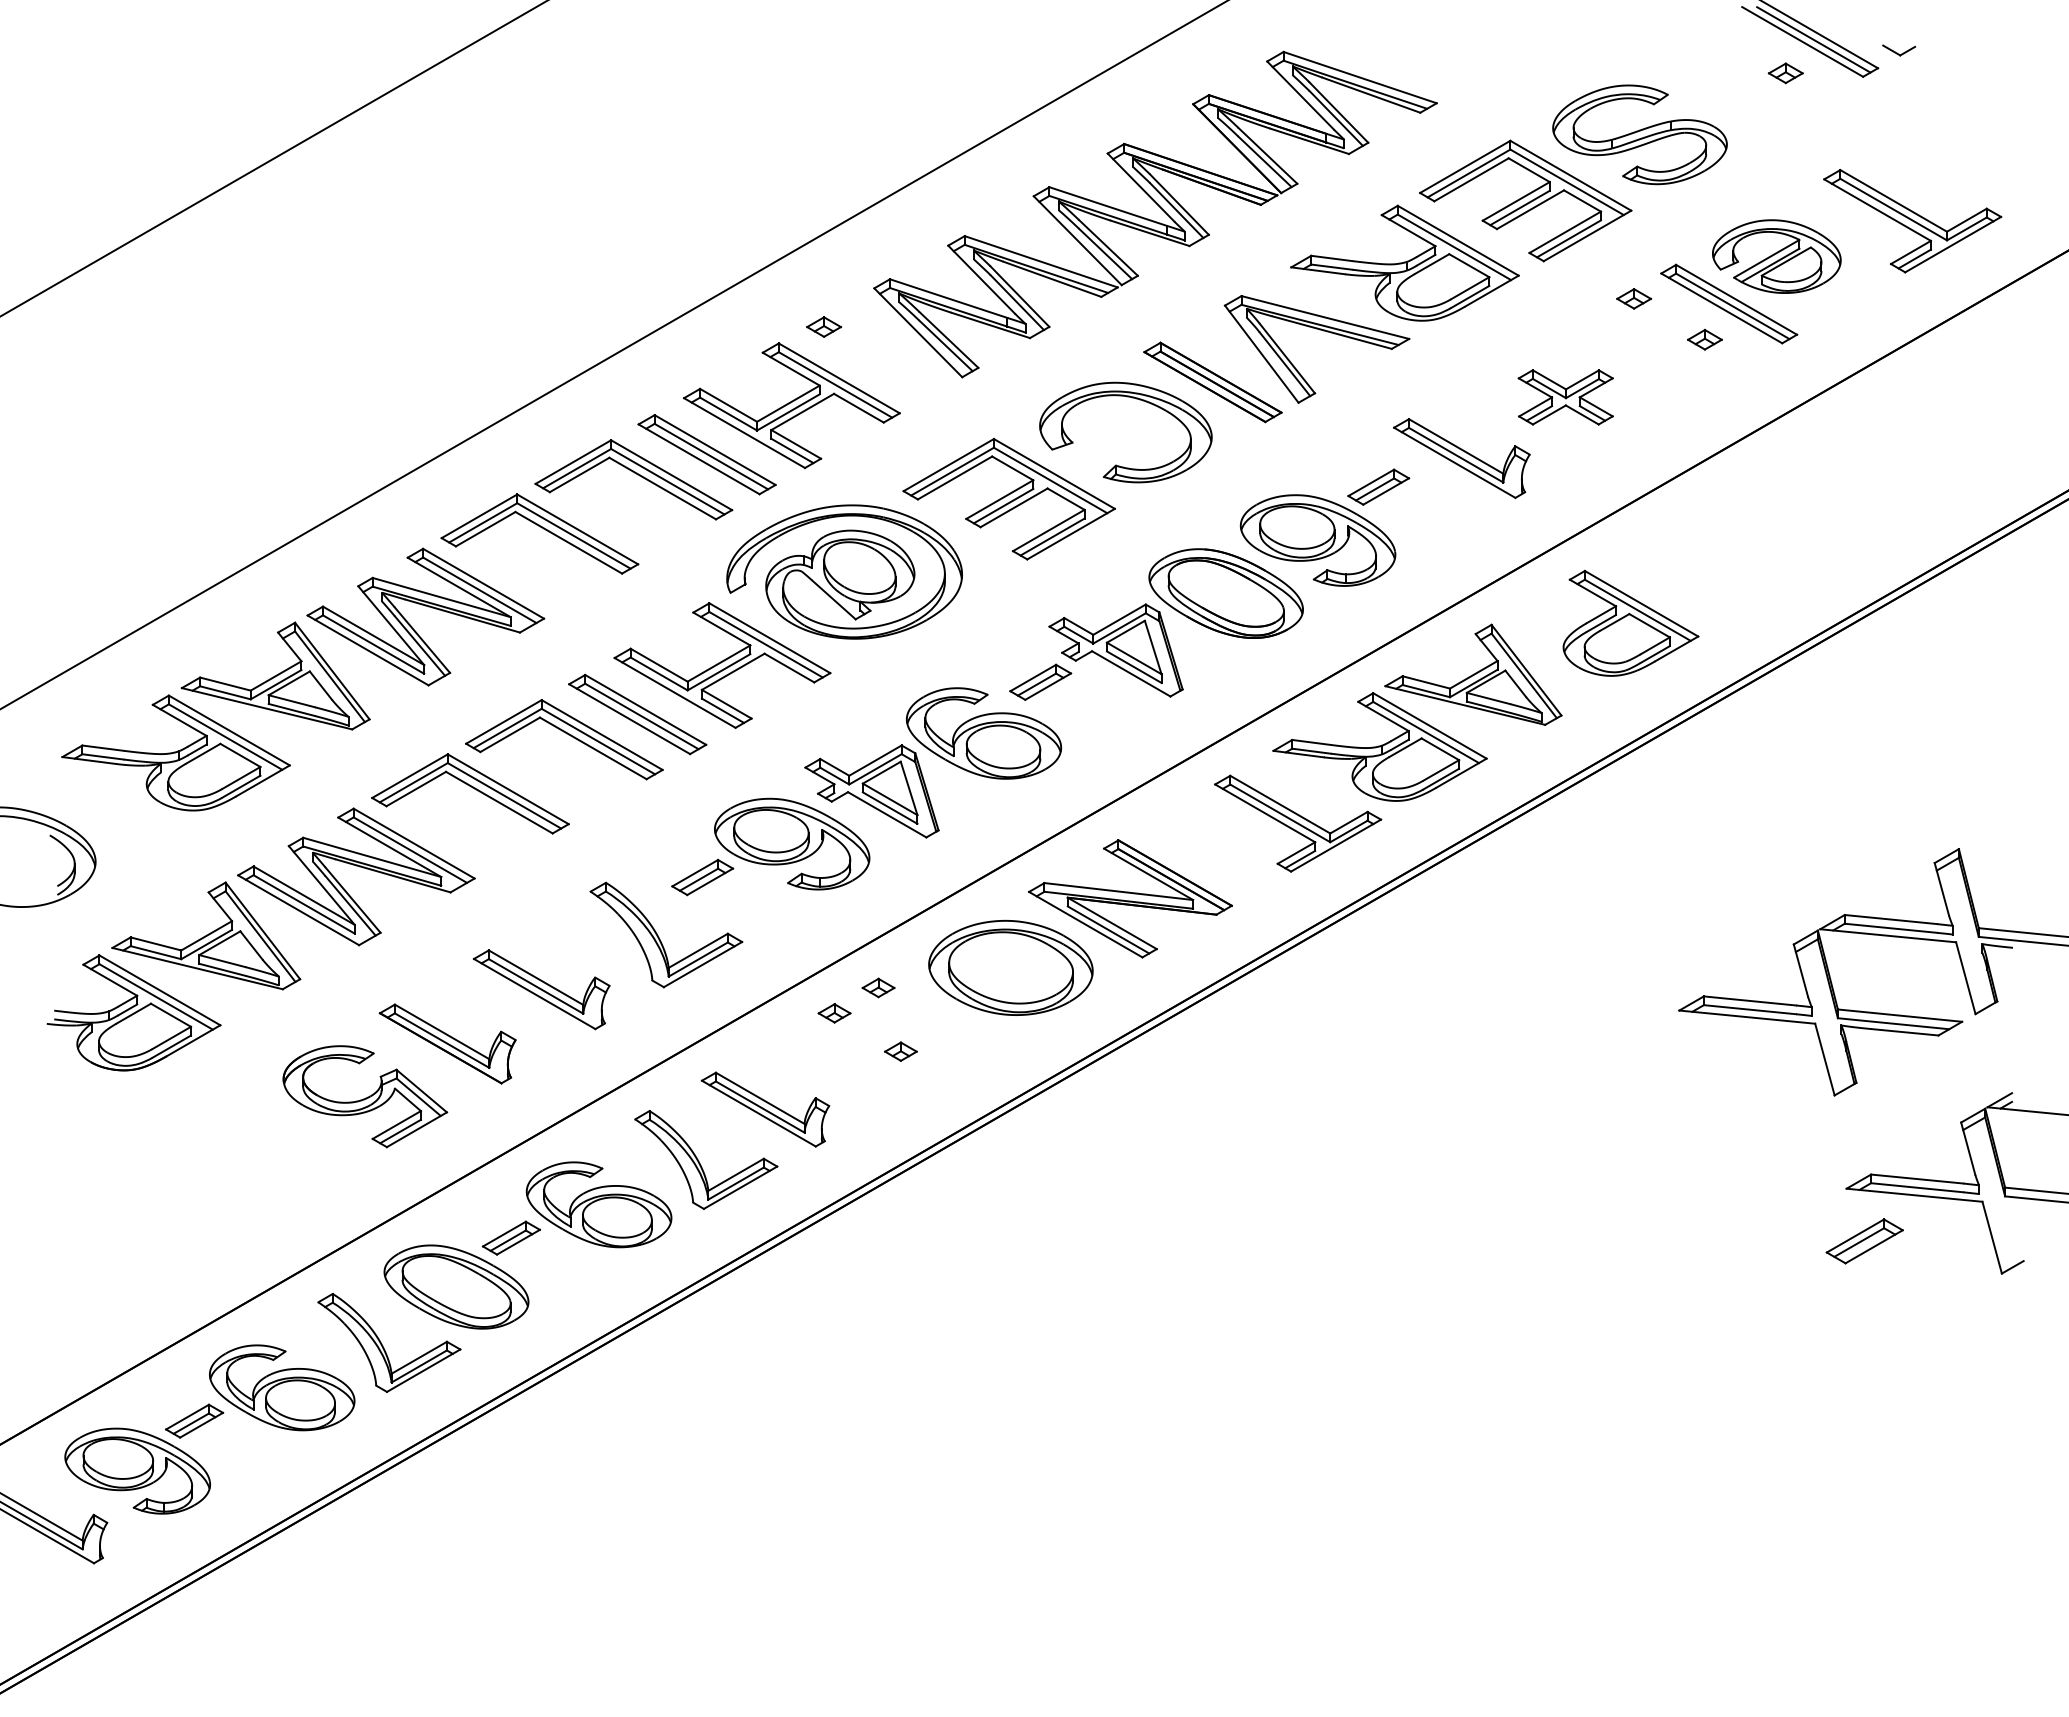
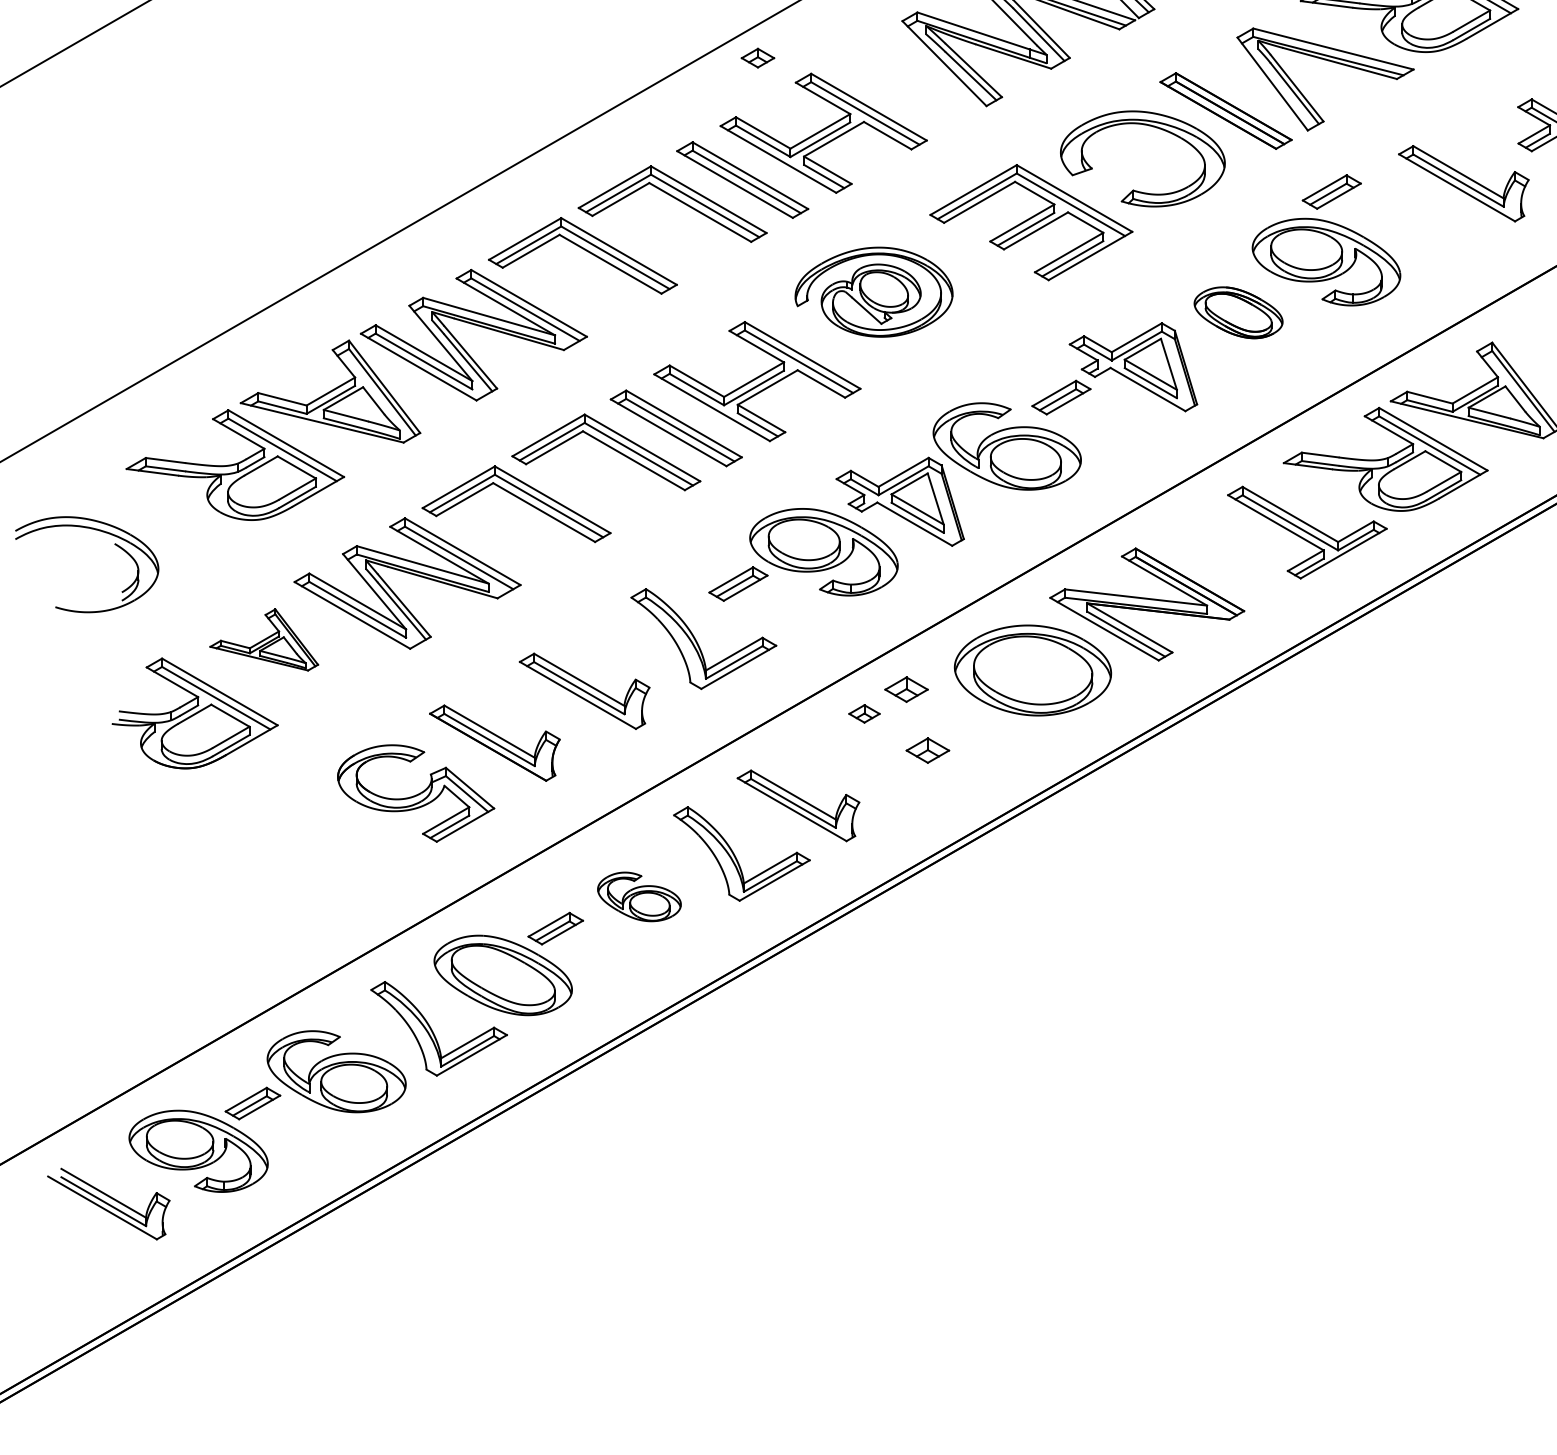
part: (823, 326) -> (757, 57), moved
part: (1378, 486) -> (1331, 191), moved
part: (844, 571) -> (873, 291), size x0.7
part: (1225, 593) -> (1238, 312), size x0.6
part: (206, 935) -> (264, 639), size x0.6
part: (878, 987) -> (906, 689), size x1.4
part: (900, 1051) -> (927, 750), size x1.4
part: (598, 1204) -> (638, 896), size x0.6

